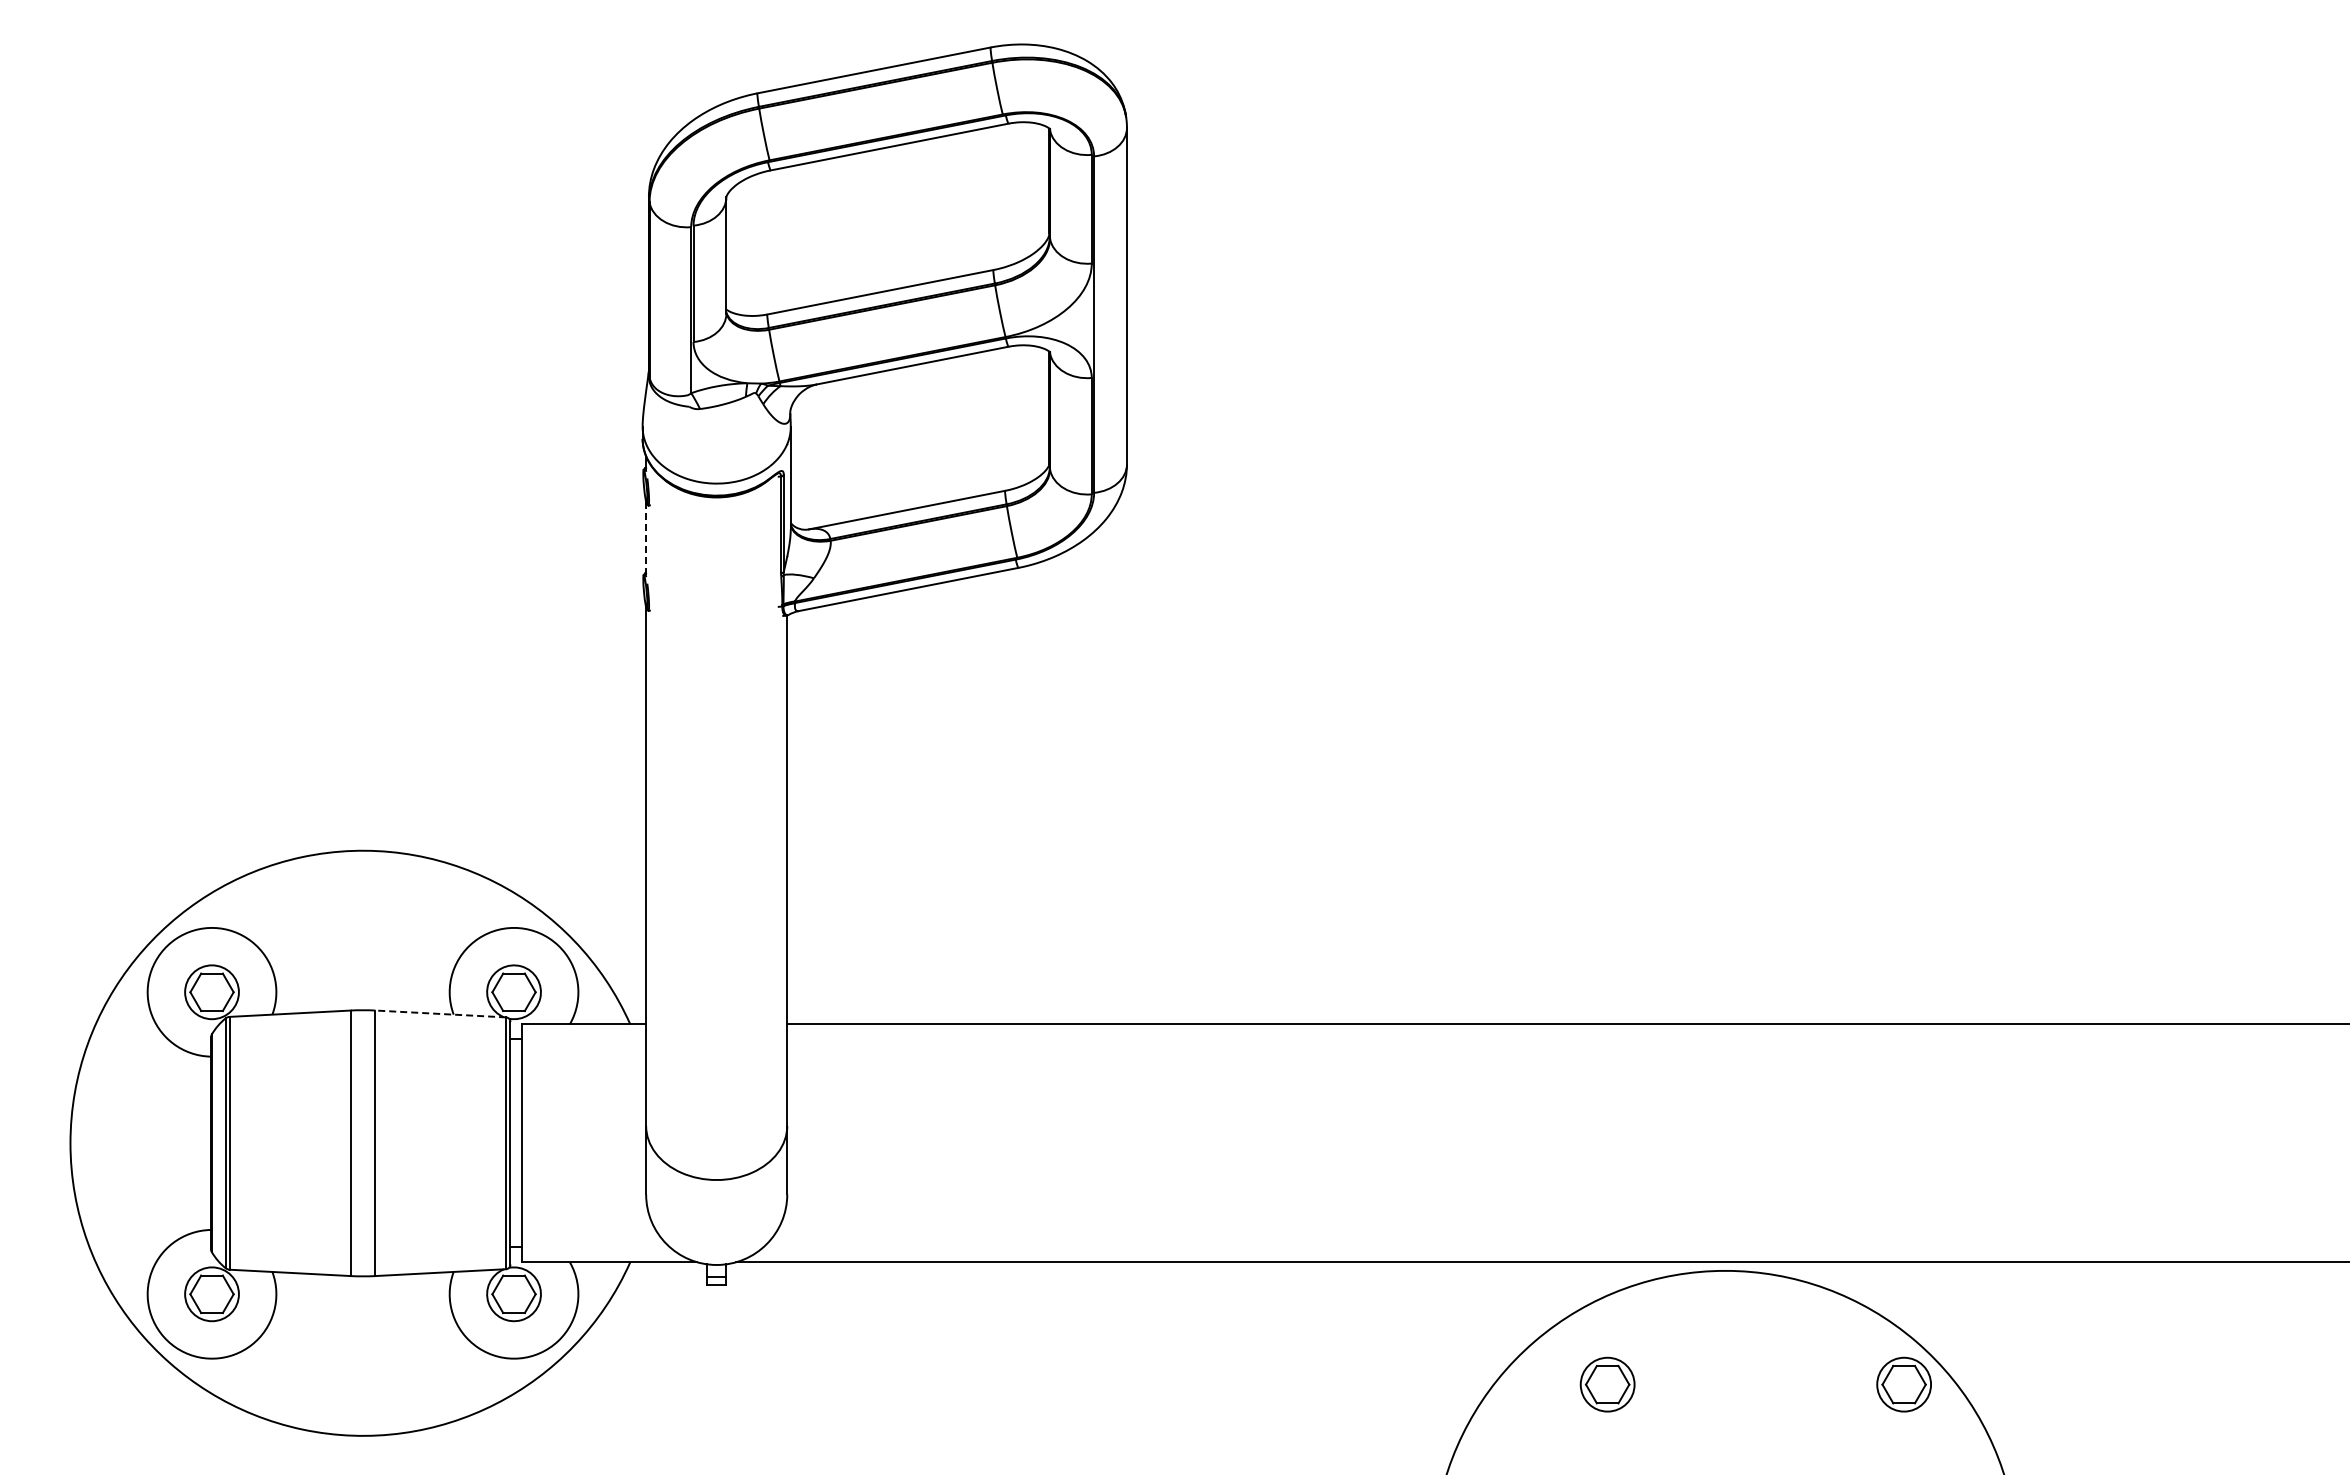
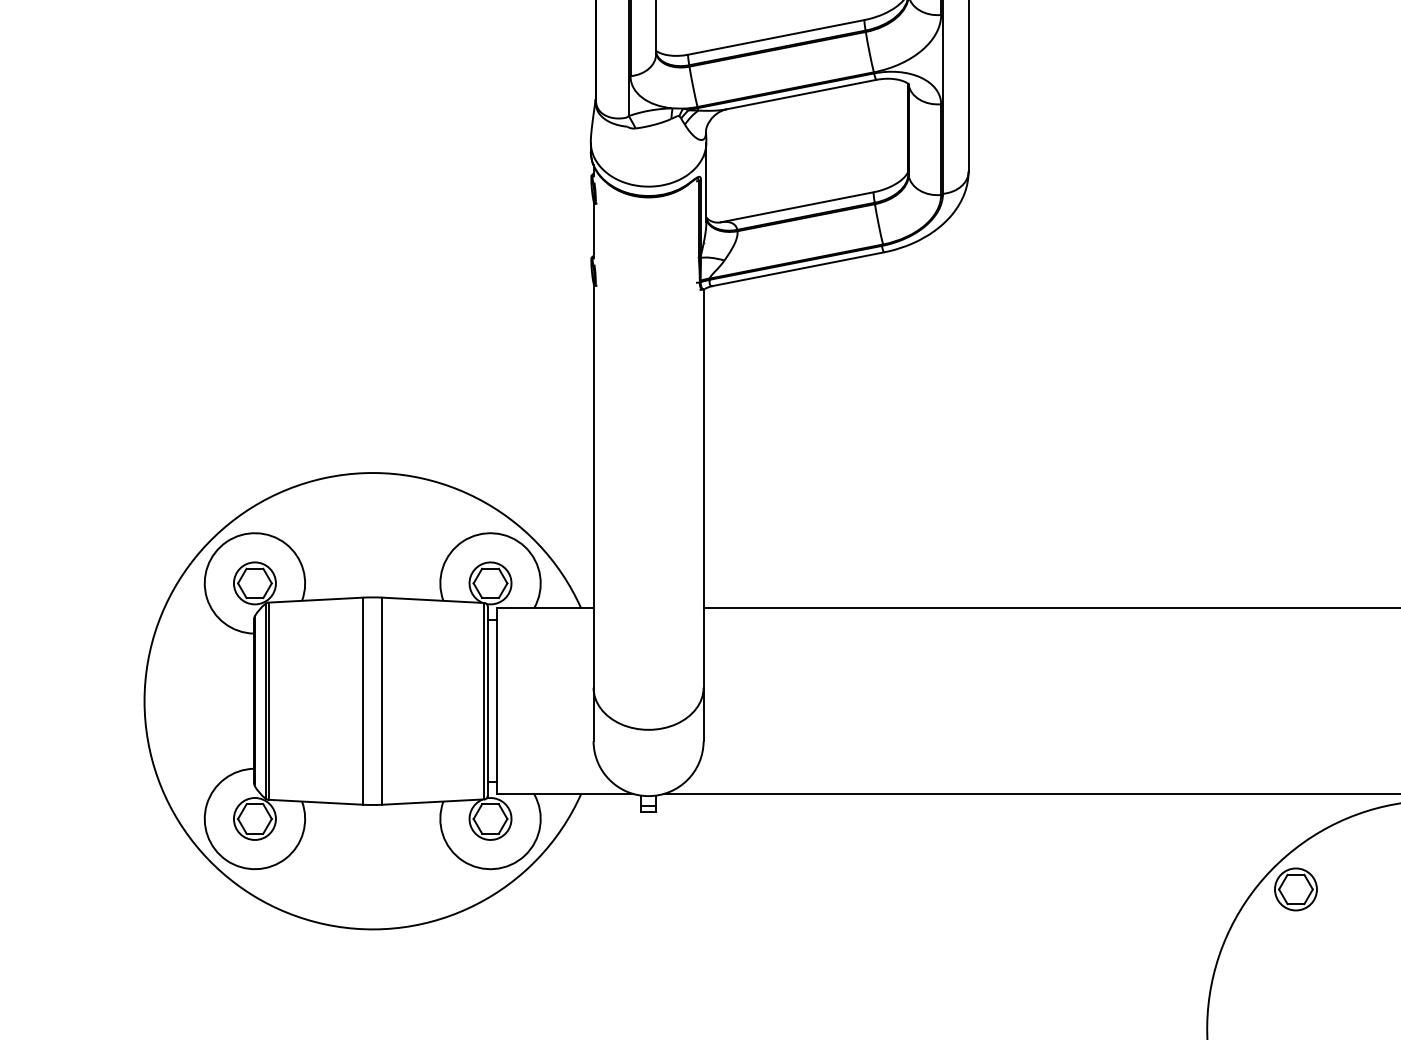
line: (646, 537) -> (593, 228), dashed -> solid
line: (440, 1013) -> (433, 599), dashed -> solid
part: (1607, 1384) -> (1295, 889), moved

